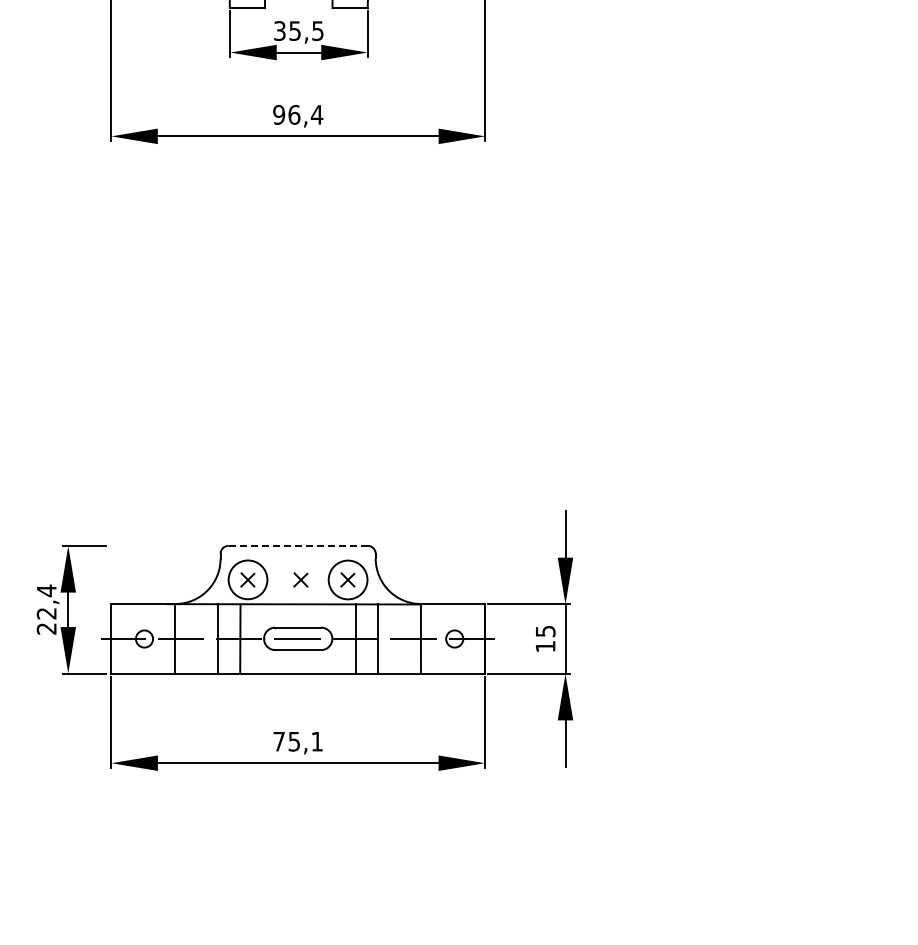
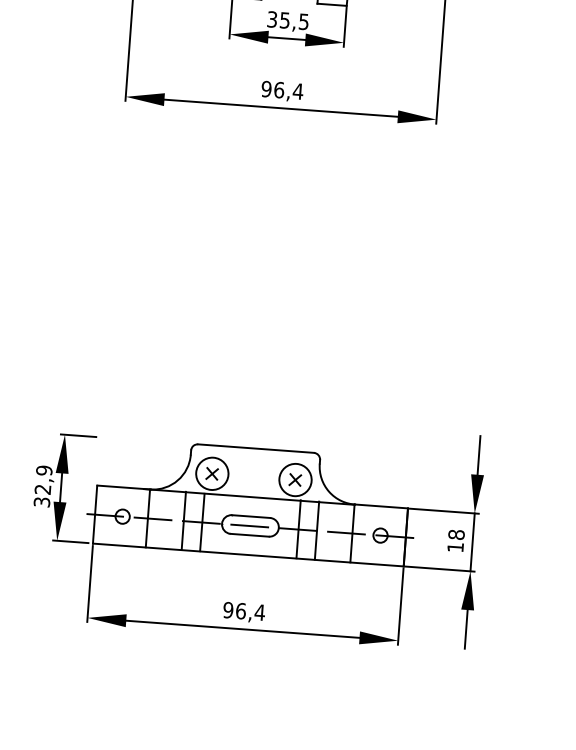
line: (298, 545) -> (256, 448), dashed -> solid
part: (300, 579) -> (255, 476), removed
text: (46, 609) -> (43, 486), 22,4 -> 32,9
text: (545, 631) -> (456, 534), 15 -> 18
text: (298, 741) -> (244, 611), 75,1 -> 96,4

